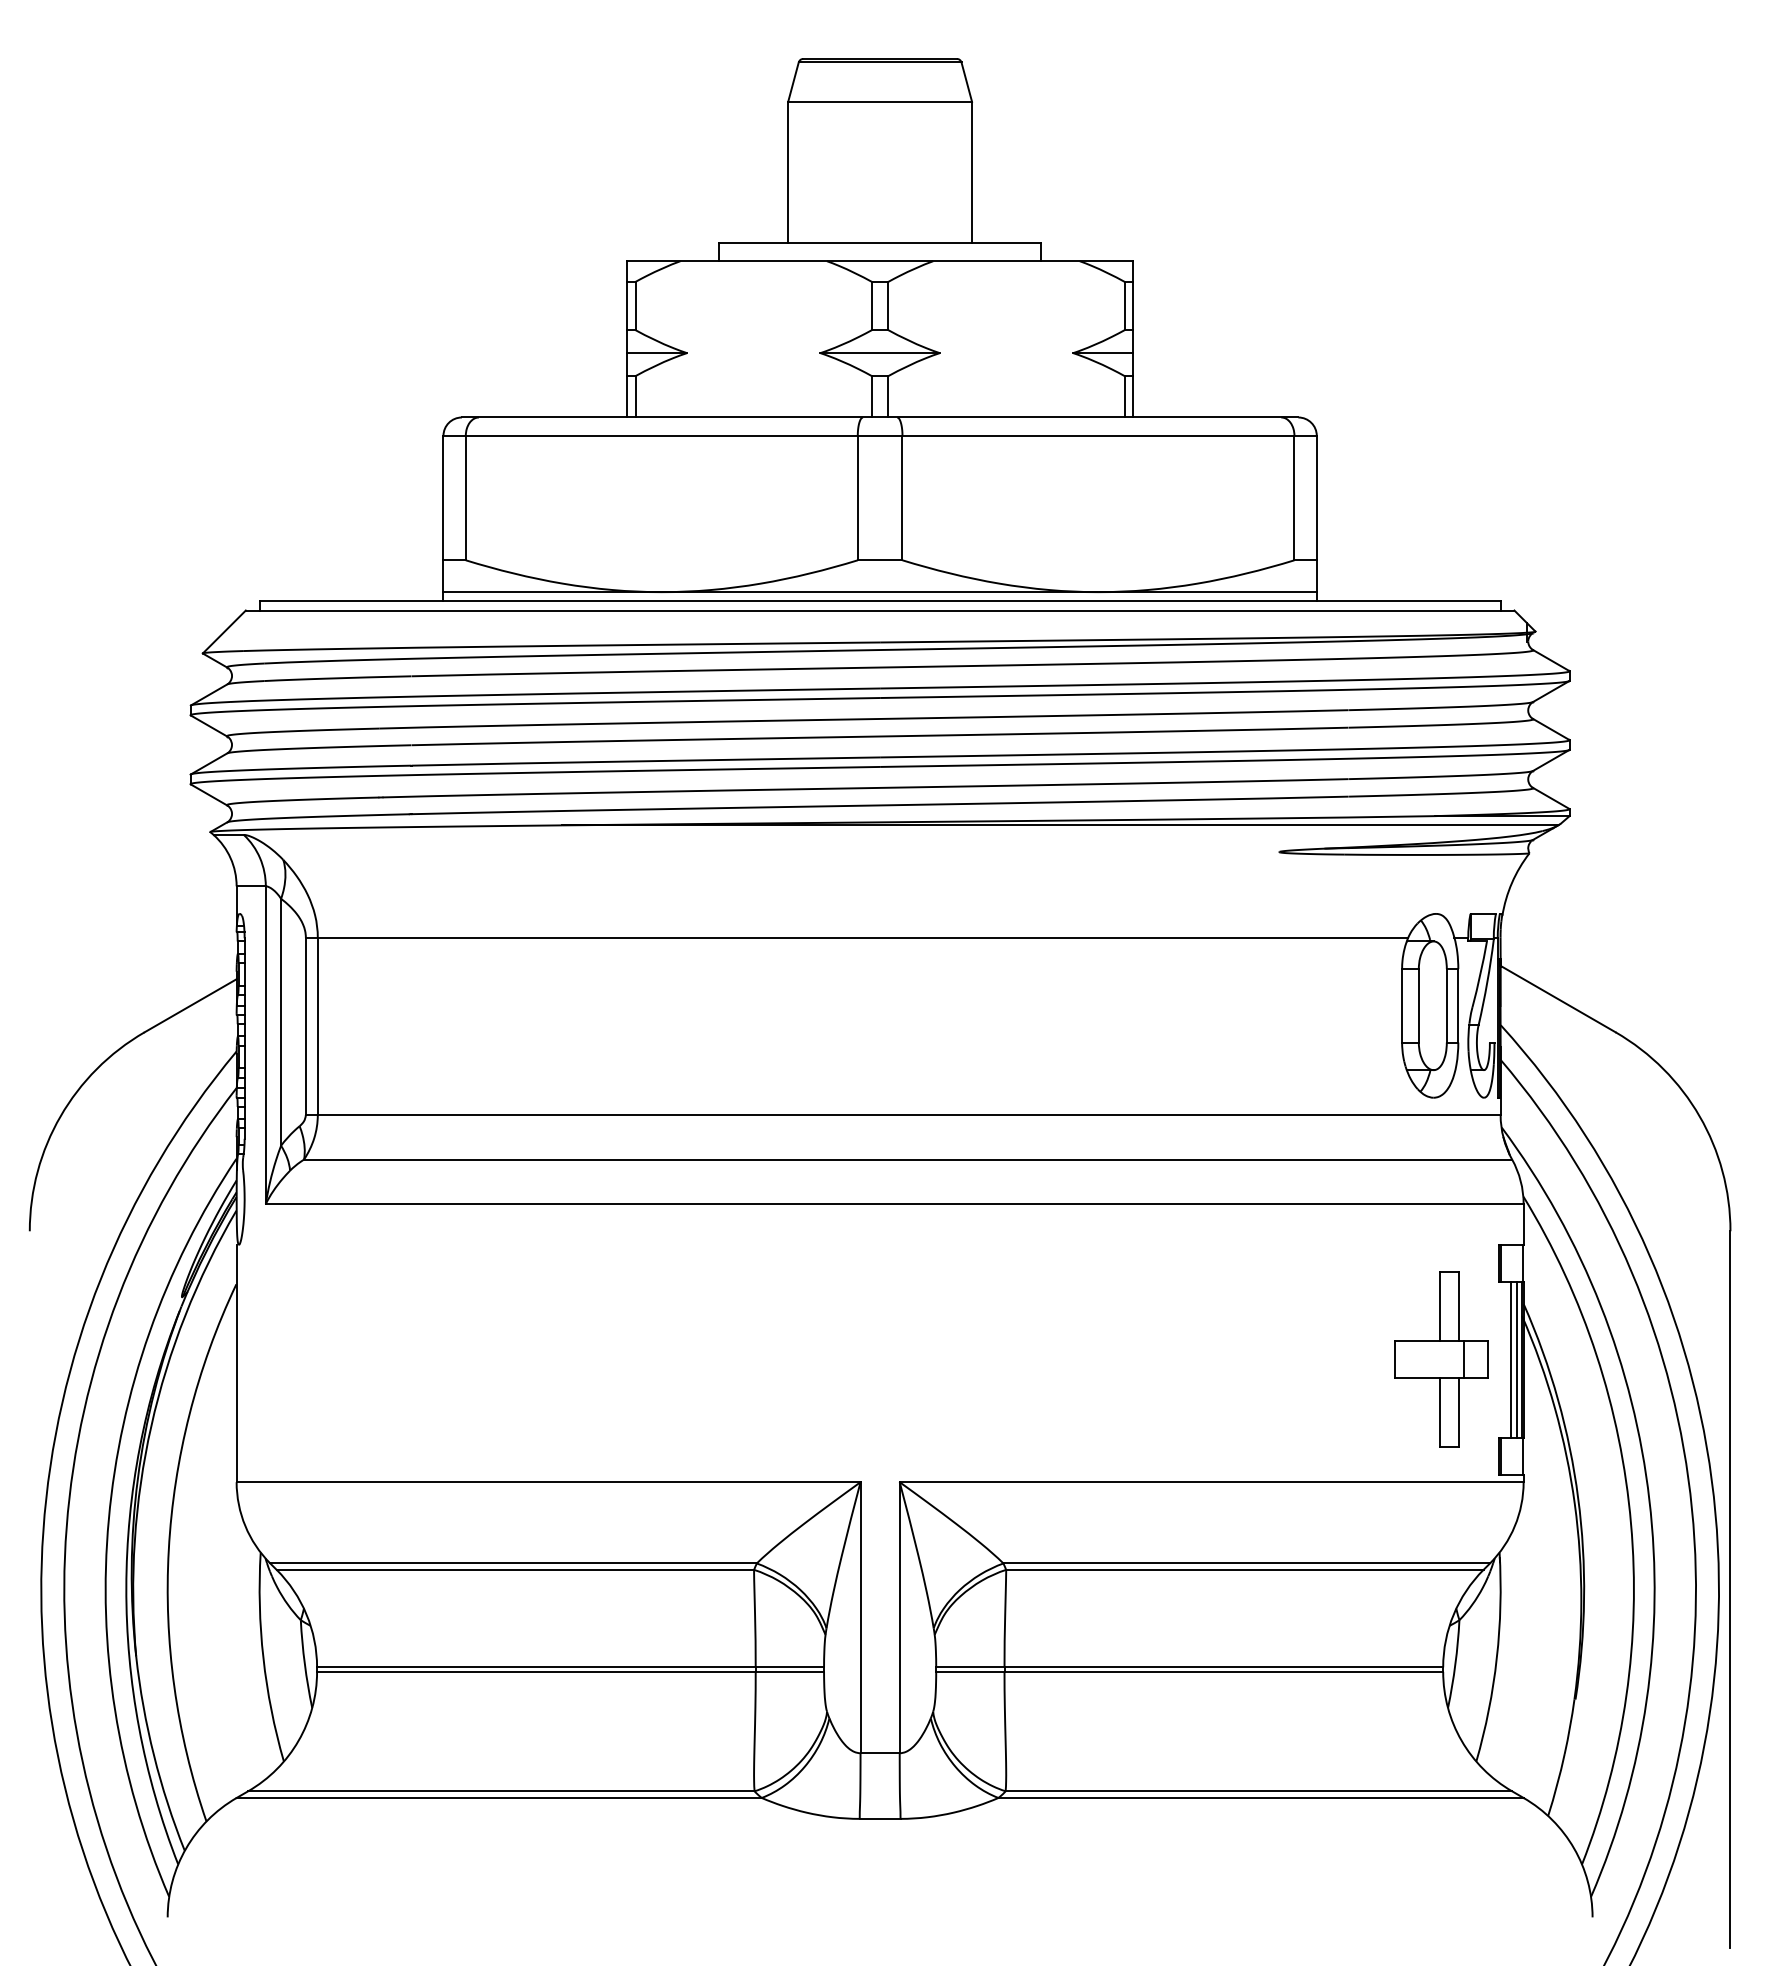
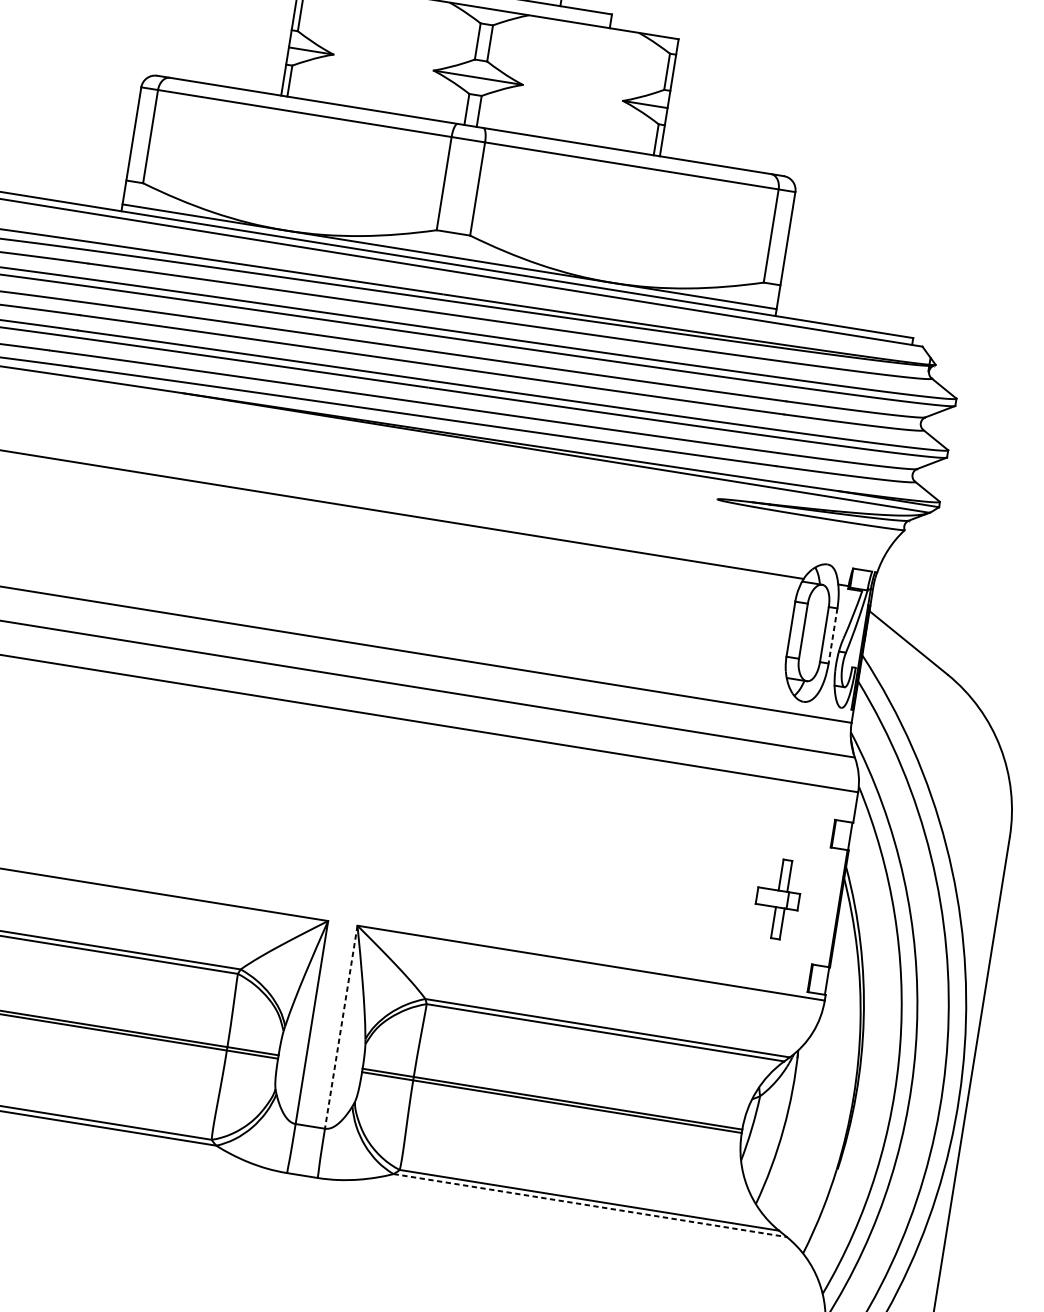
line: (1458, 1005) -> (833, 635), solid -> dashed
part: (1441, 1359) -> (777, 898), size x0.6
line: (1510, 1359) -> (829, 907), removed
line: (1517, 1359) -> (834, 907), removed
line: (899, 1617) -> (341, 1027), solid -> dashed
line: (1261, 1797) -> (590, 1205), solid -> dashed

